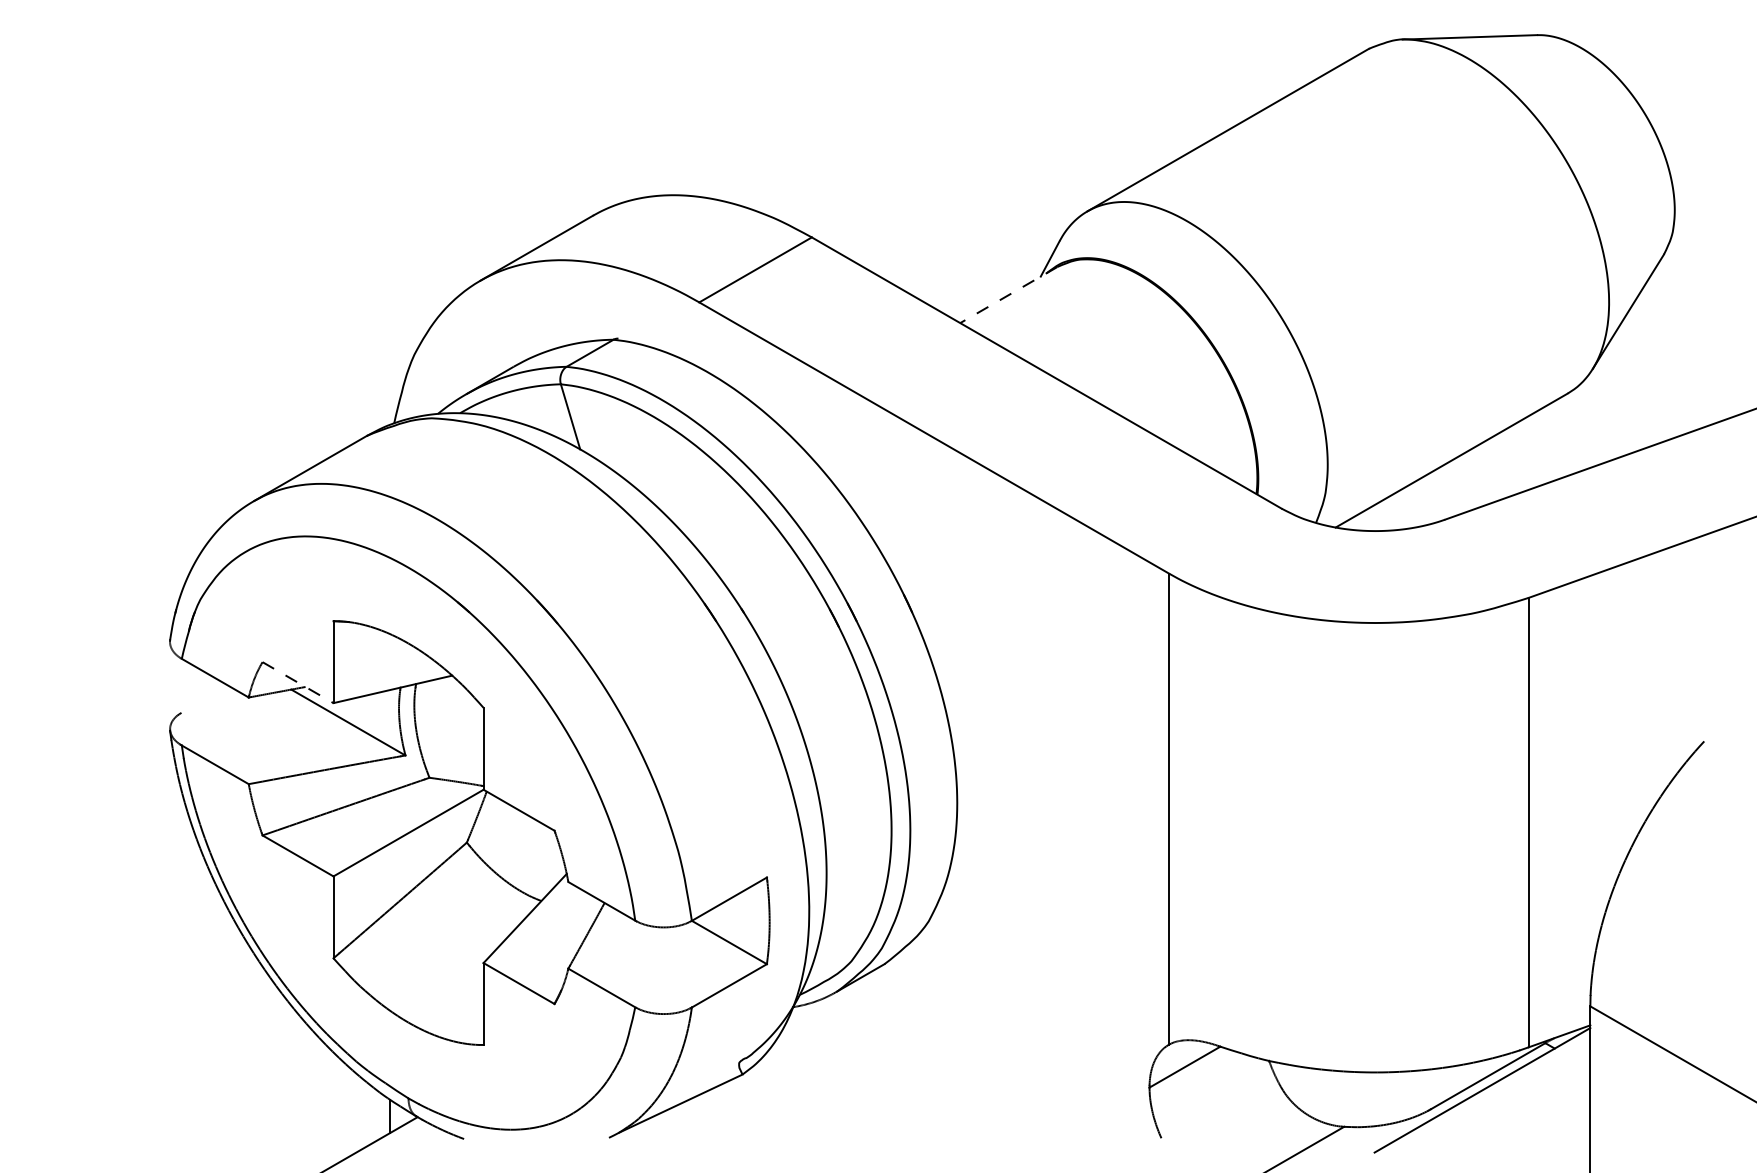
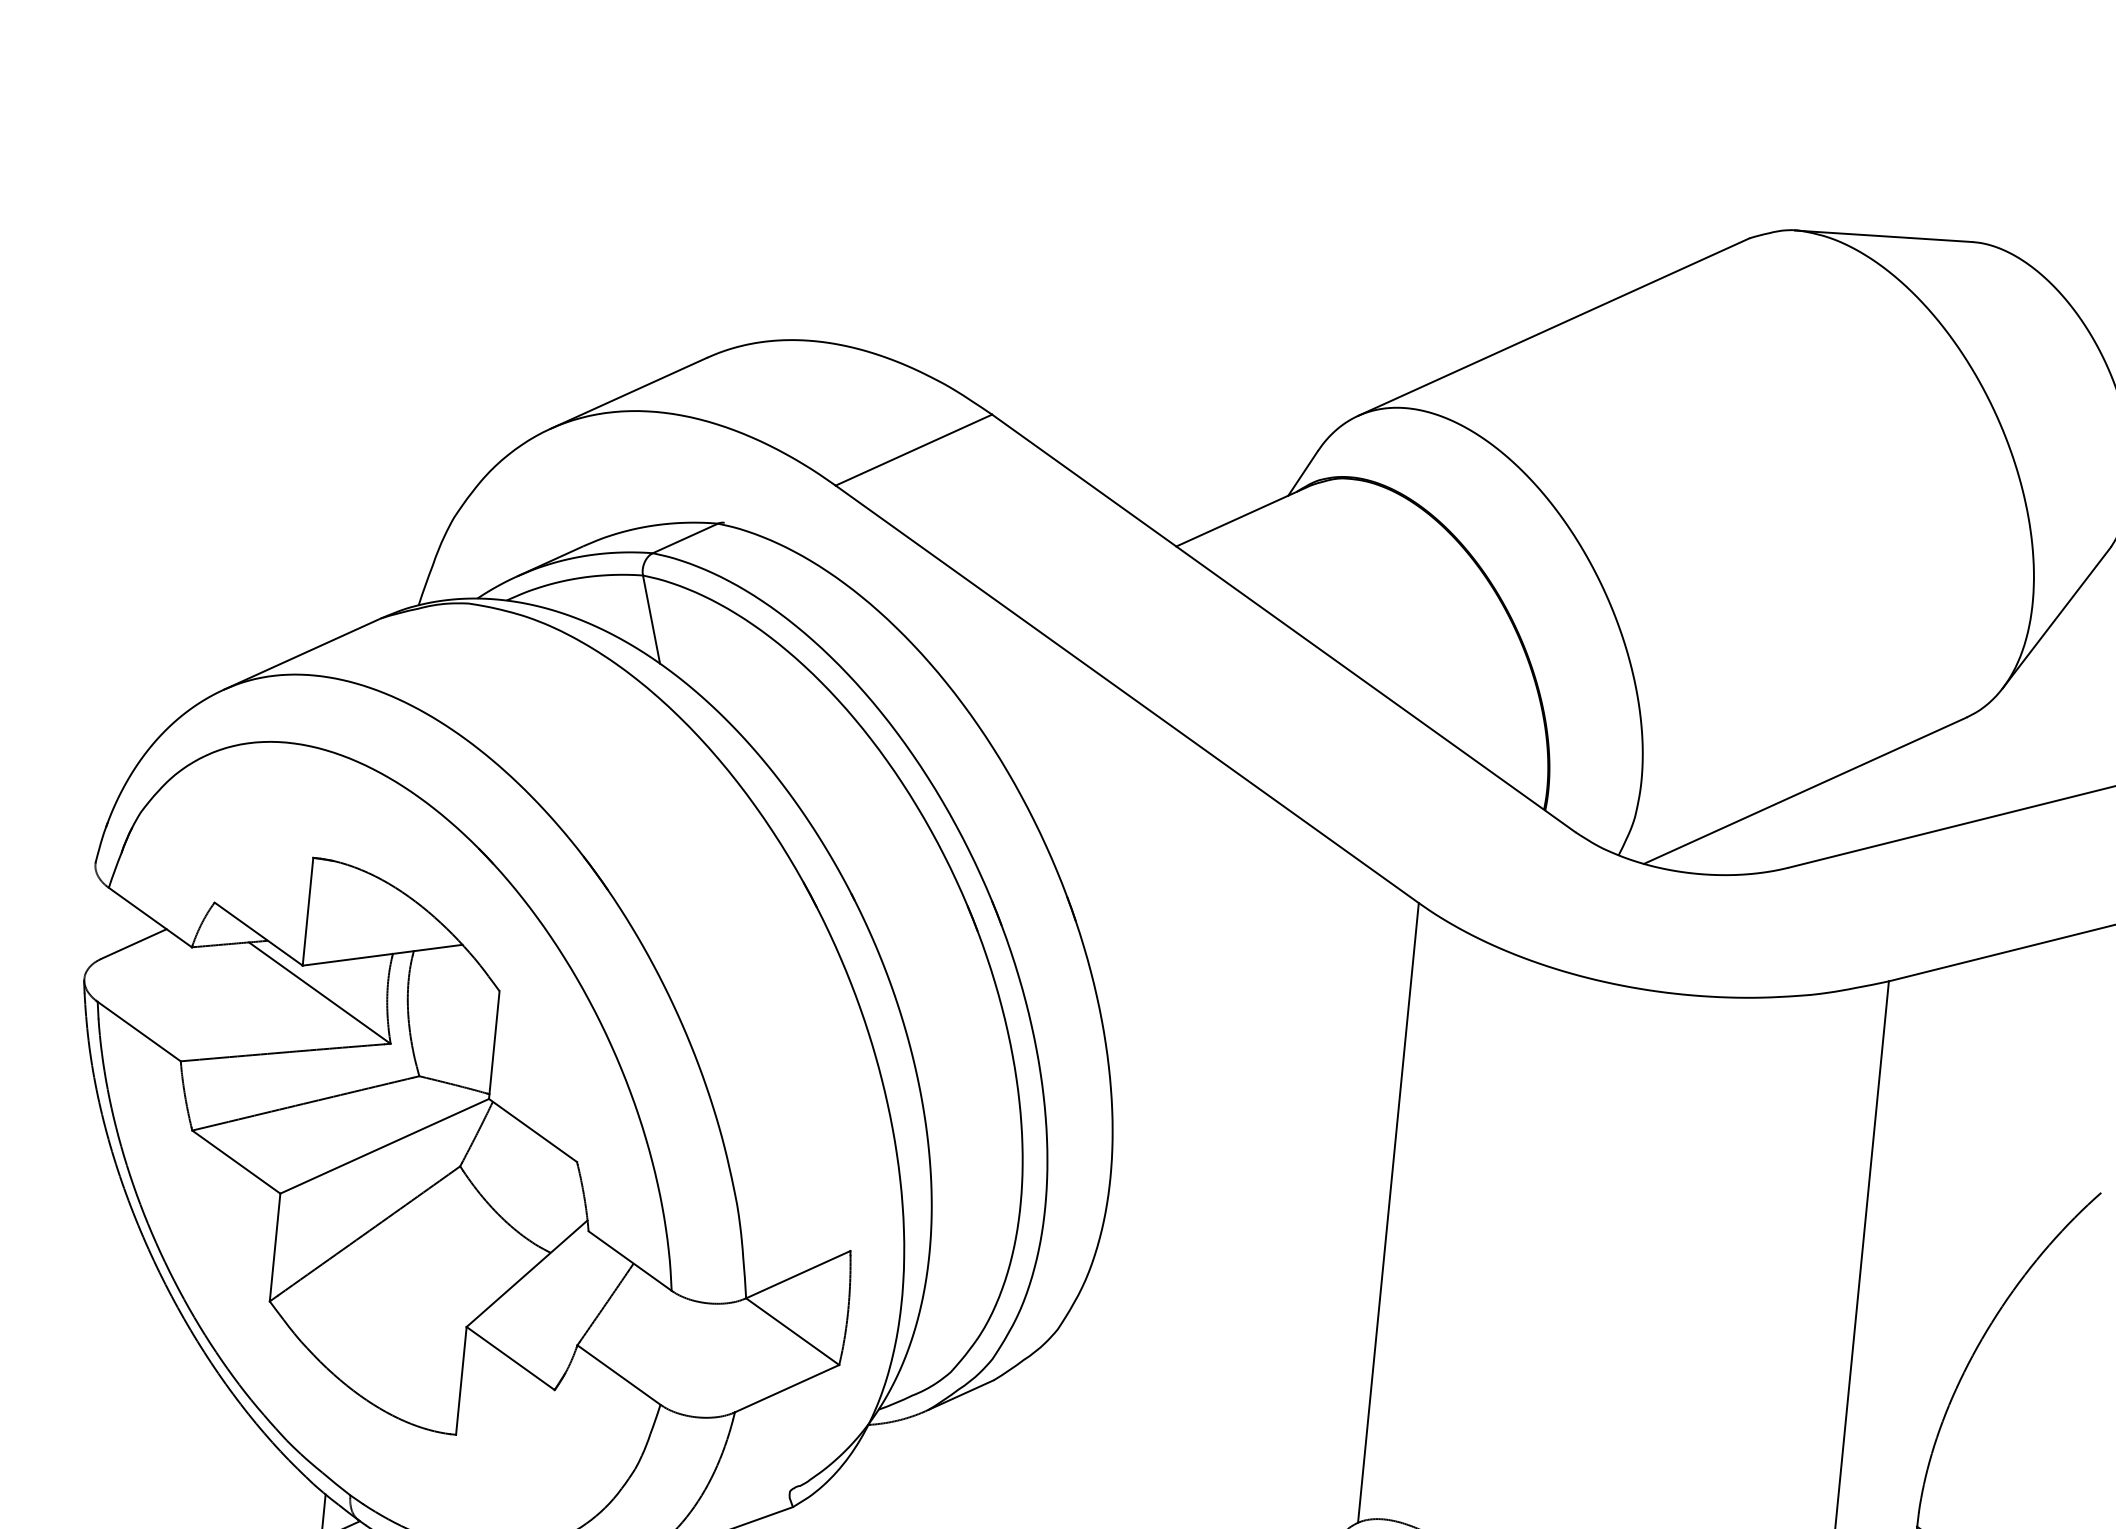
line: (1008, 295) -> (1243, 516), dashed -> solid
line: (298, 682) -> (259, 933), dashed -> solid
line: (204, 698) -> (133, 942), added

